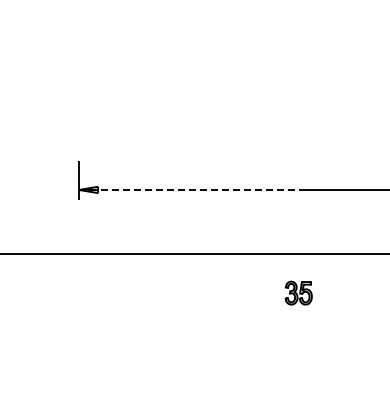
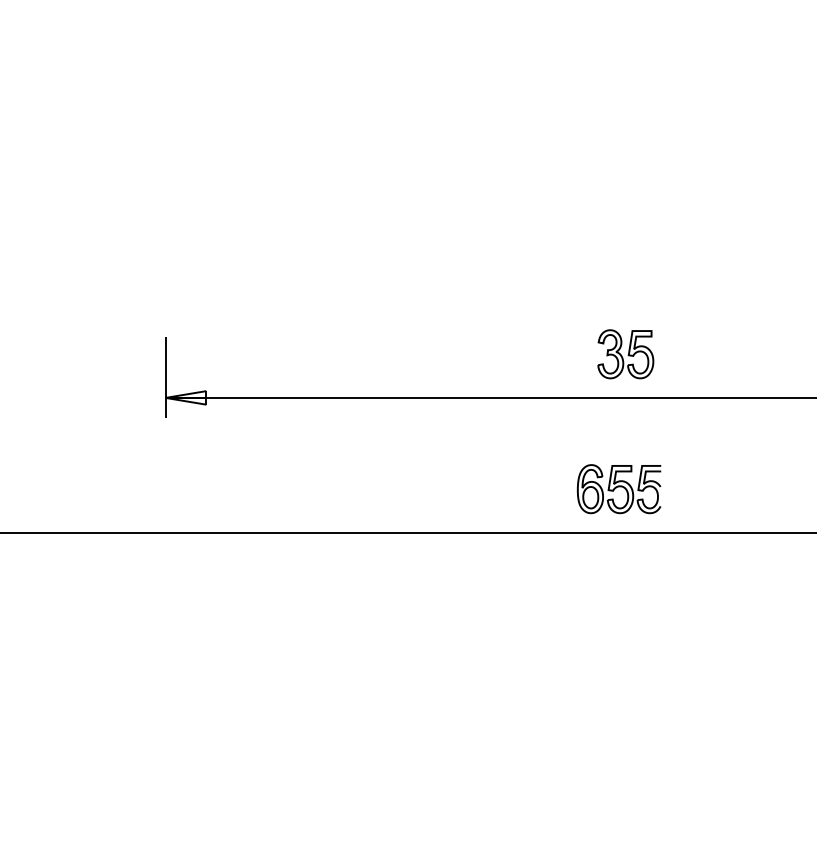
line: (192, 189) -> (403, 396), dashed -> solid
part: (295, 233) -> (619, 489), added
part: (298, 292) -> (625, 352), moved

